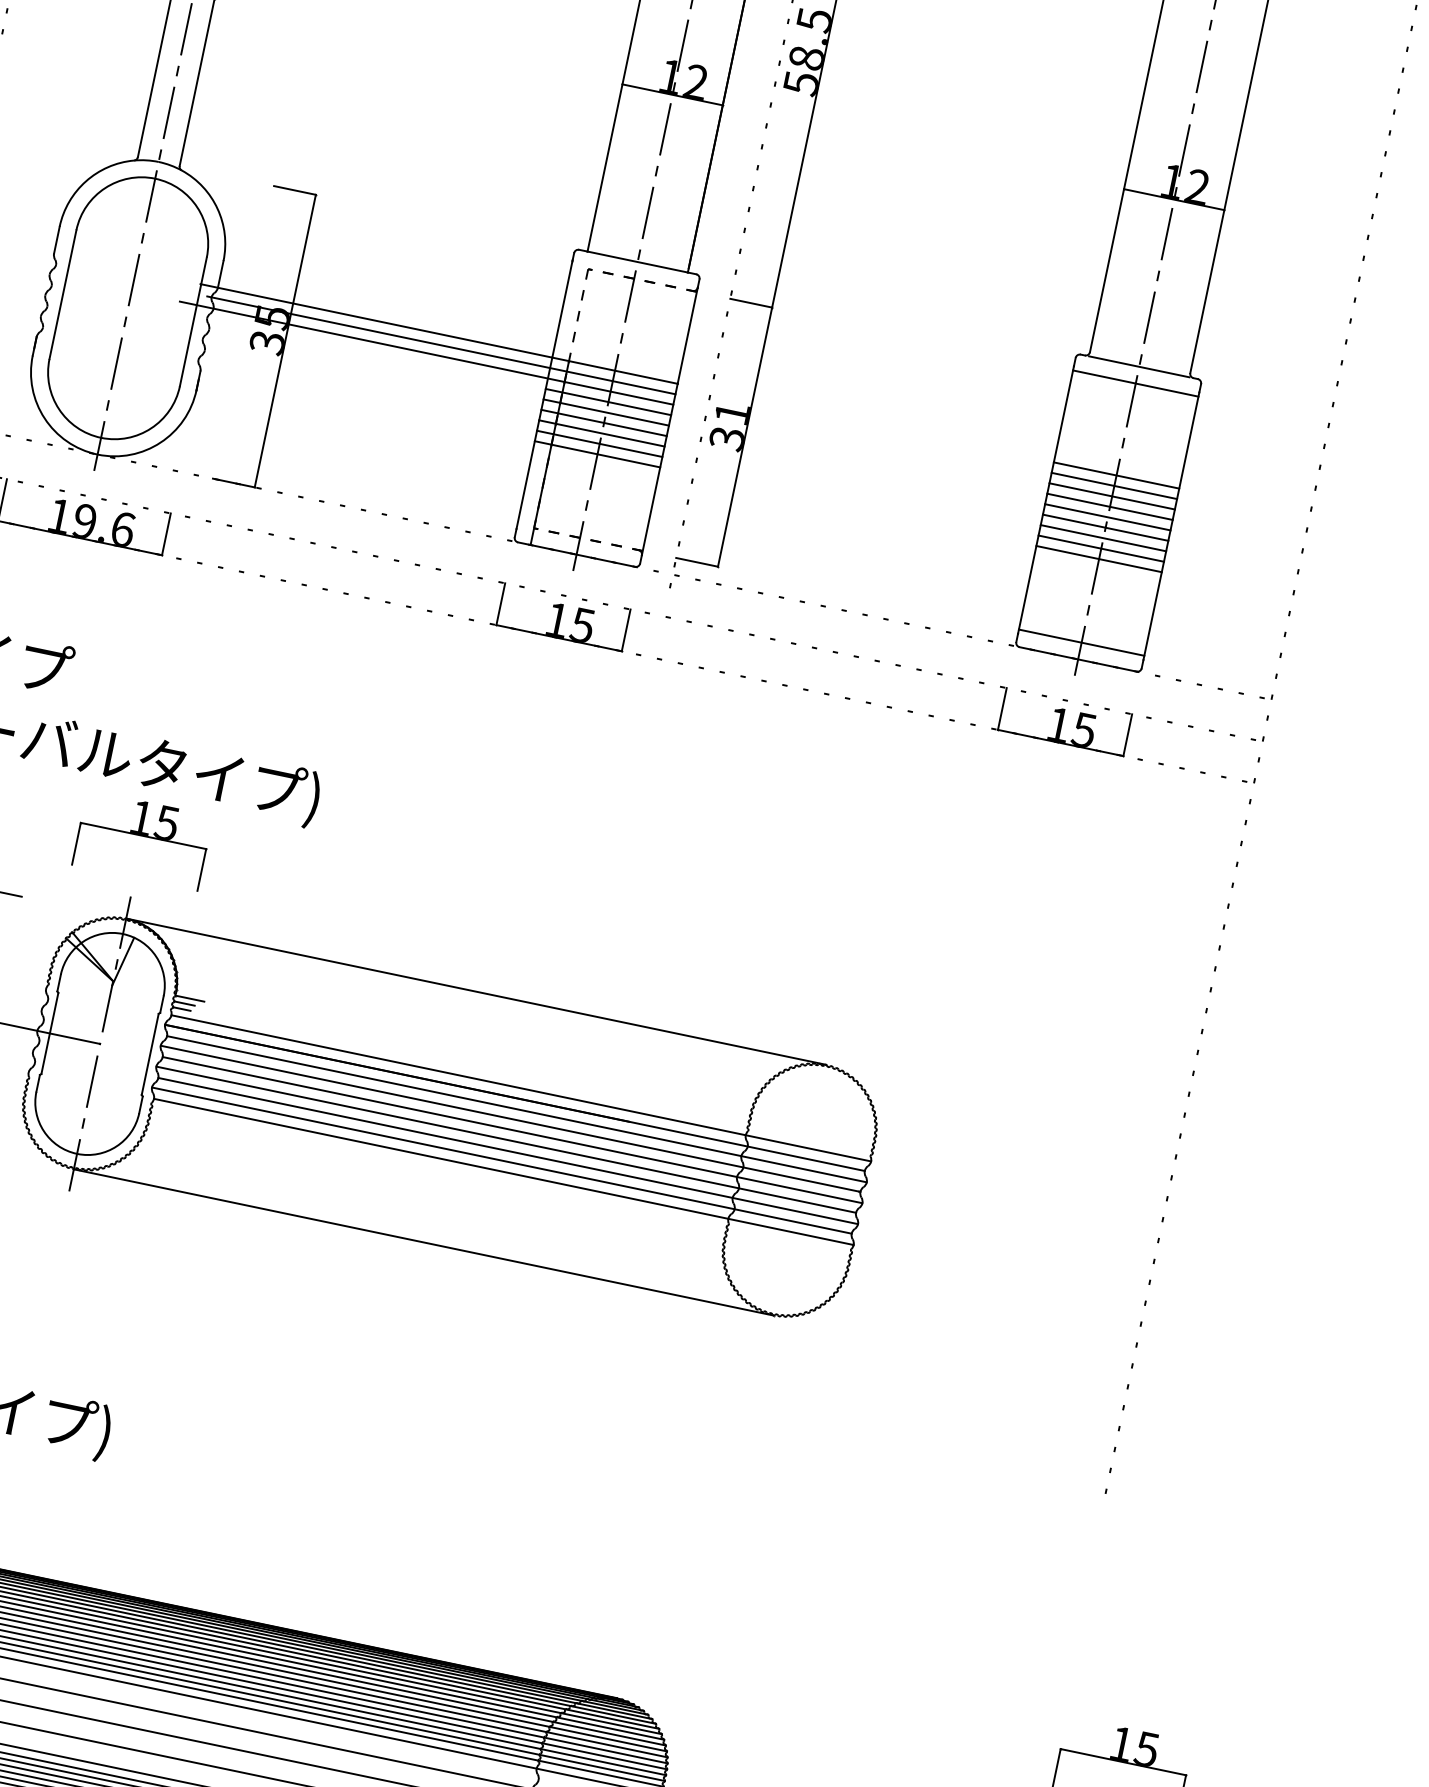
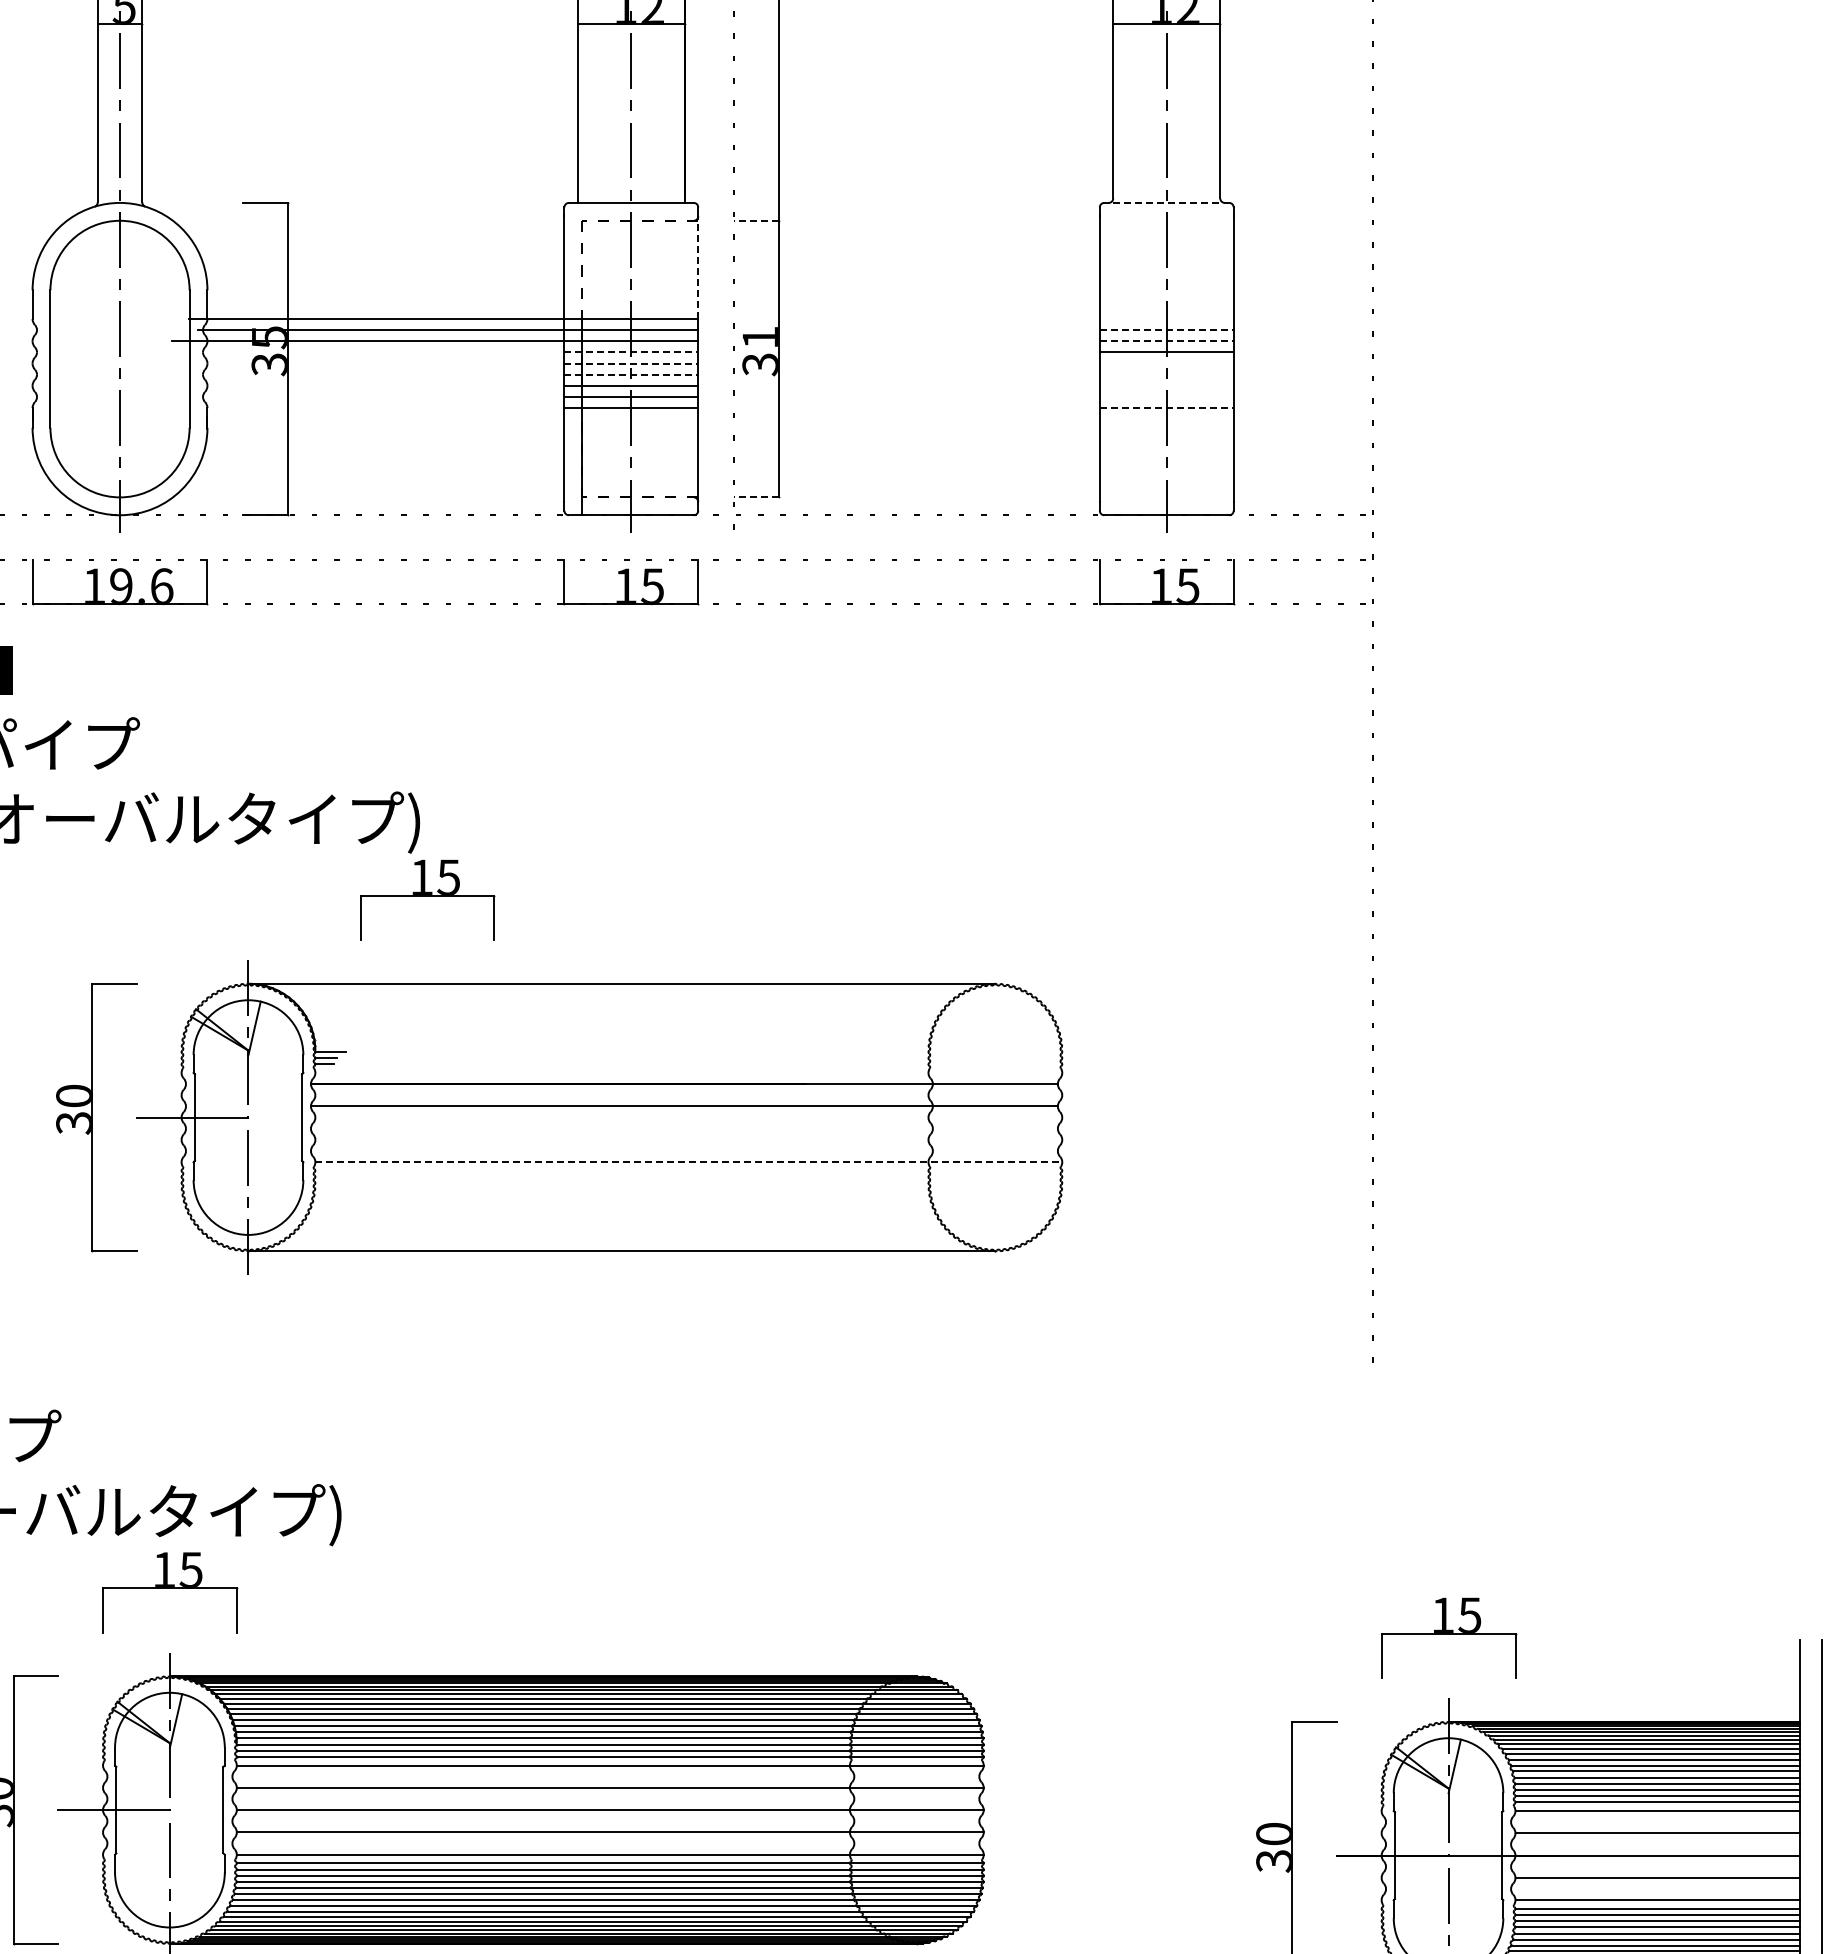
line: (750, 302) -> (755, 220), solid -> dashed
line: (687, 335) -> (698, 267), solid -> dashed
line: (1139, 366) -> (1166, 202), solid -> dashed
line: (1135, 383) -> (1166, 220), removed
line: (608, 402) -> (631, 352), solid -> dashed
line: (606, 412) -> (631, 363), solid -> dashed
line: (604, 422) -> (631, 374), solid -> dashed
line: (1116, 475) -> (1166, 318), removed
line: (1114, 486) -> (1166, 330), solid -> dashed
line: (1111, 496) -> (1166, 341), solid -> dashed
line: (1107, 517) -> (1166, 363), removed
line: (1105, 527) -> (1166, 374), removed
line: (1103, 537) -> (1166, 385), removed
line: (1100, 549) -> (1166, 397), removed
line: (1098, 559) -> (1166, 408), solid -> dashed
line: (696, 562) -> (755, 497), solid -> dashed
line: (1081, 642) -> (1166, 497), removed
part: (142, 839) -> (427, 899), moved
line: (521, 1087) -> (688, 1072), removed
line: (516, 1109) -> (688, 1095), removed
line: (512, 1129) -> (688, 1117), removed
line: (505, 1139) -> (683, 1128), removed
line: (507, 1150) -> (688, 1139), removed
line: (500, 1160) -> (683, 1151), removed
line: (503, 1172) -> (688, 1162), solid -> dashed

